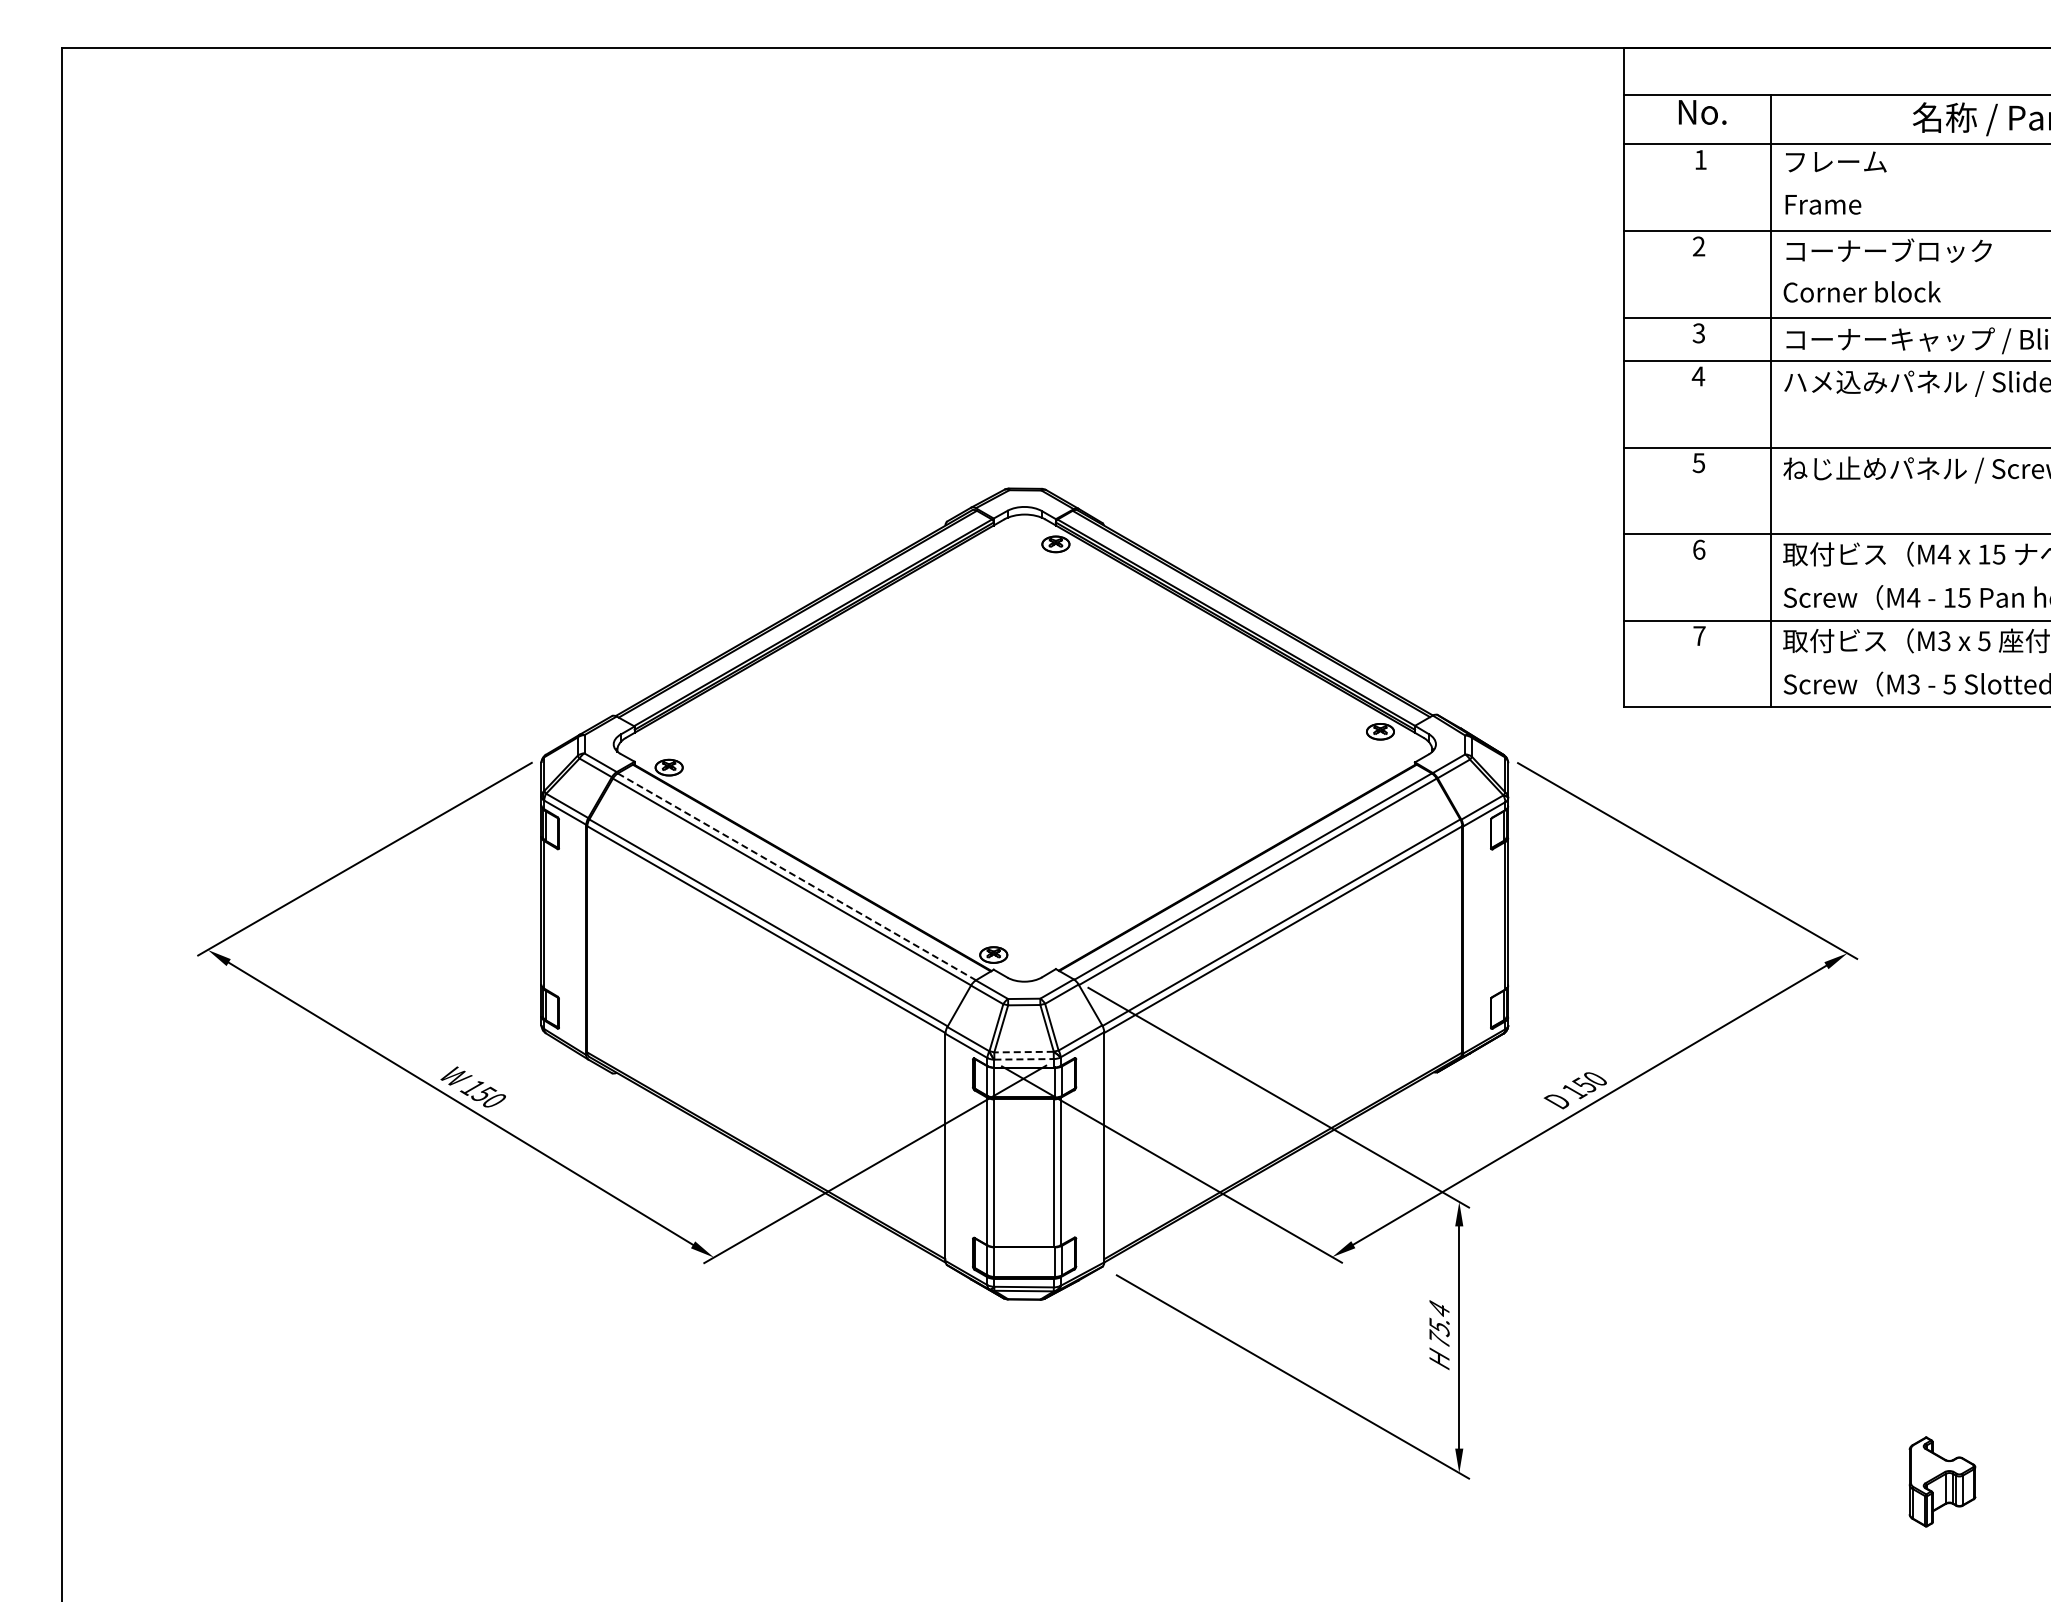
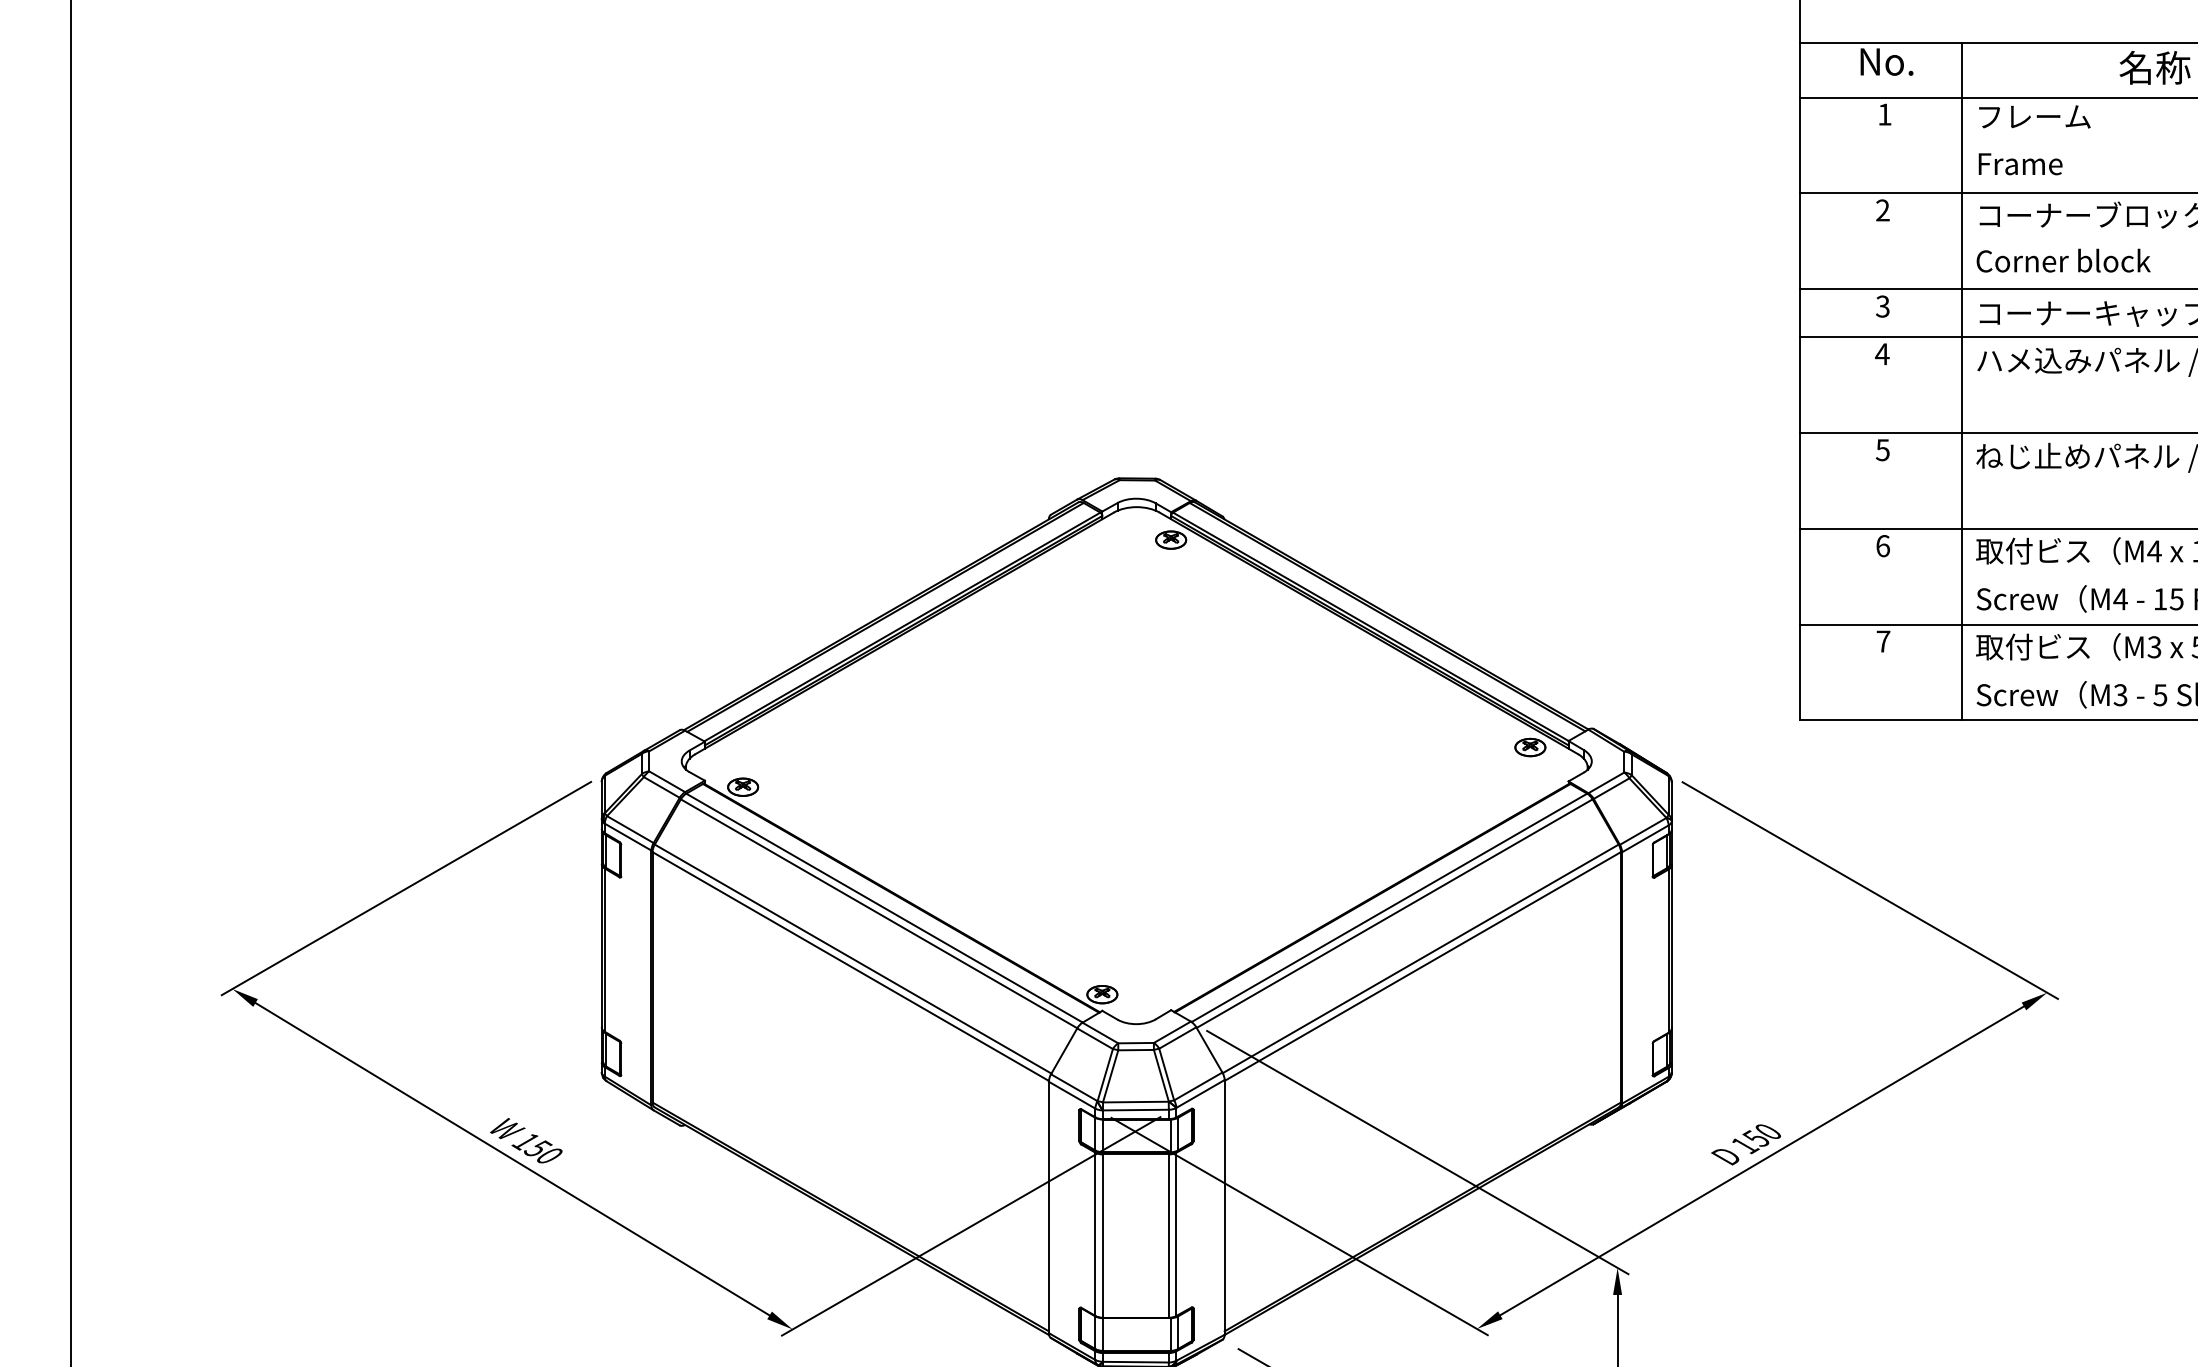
line: (796, 876) -> (884, 907), dashed -> solid
line: (1024, 1052) -> (1136, 1102), dashed -> solid
line: (1024, 1059) -> (1136, 1110), dashed -> solid

